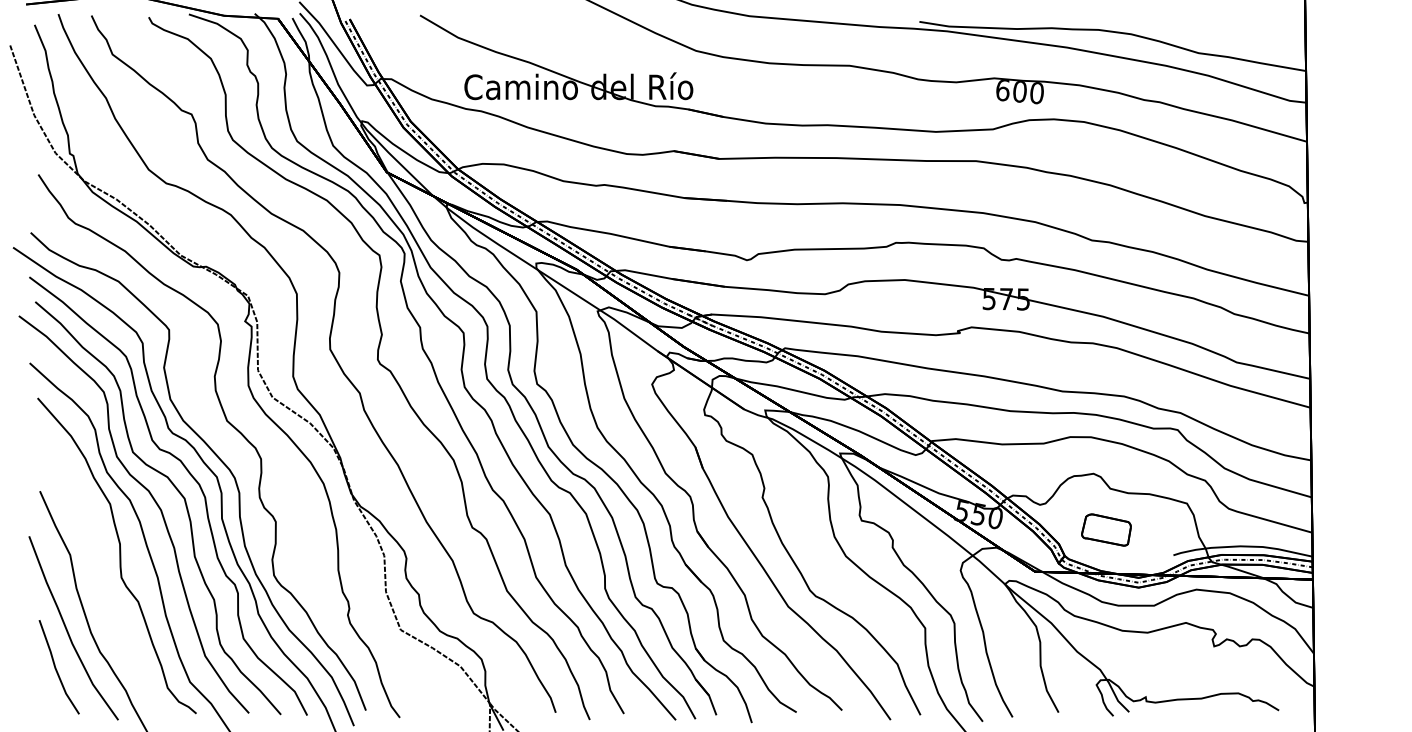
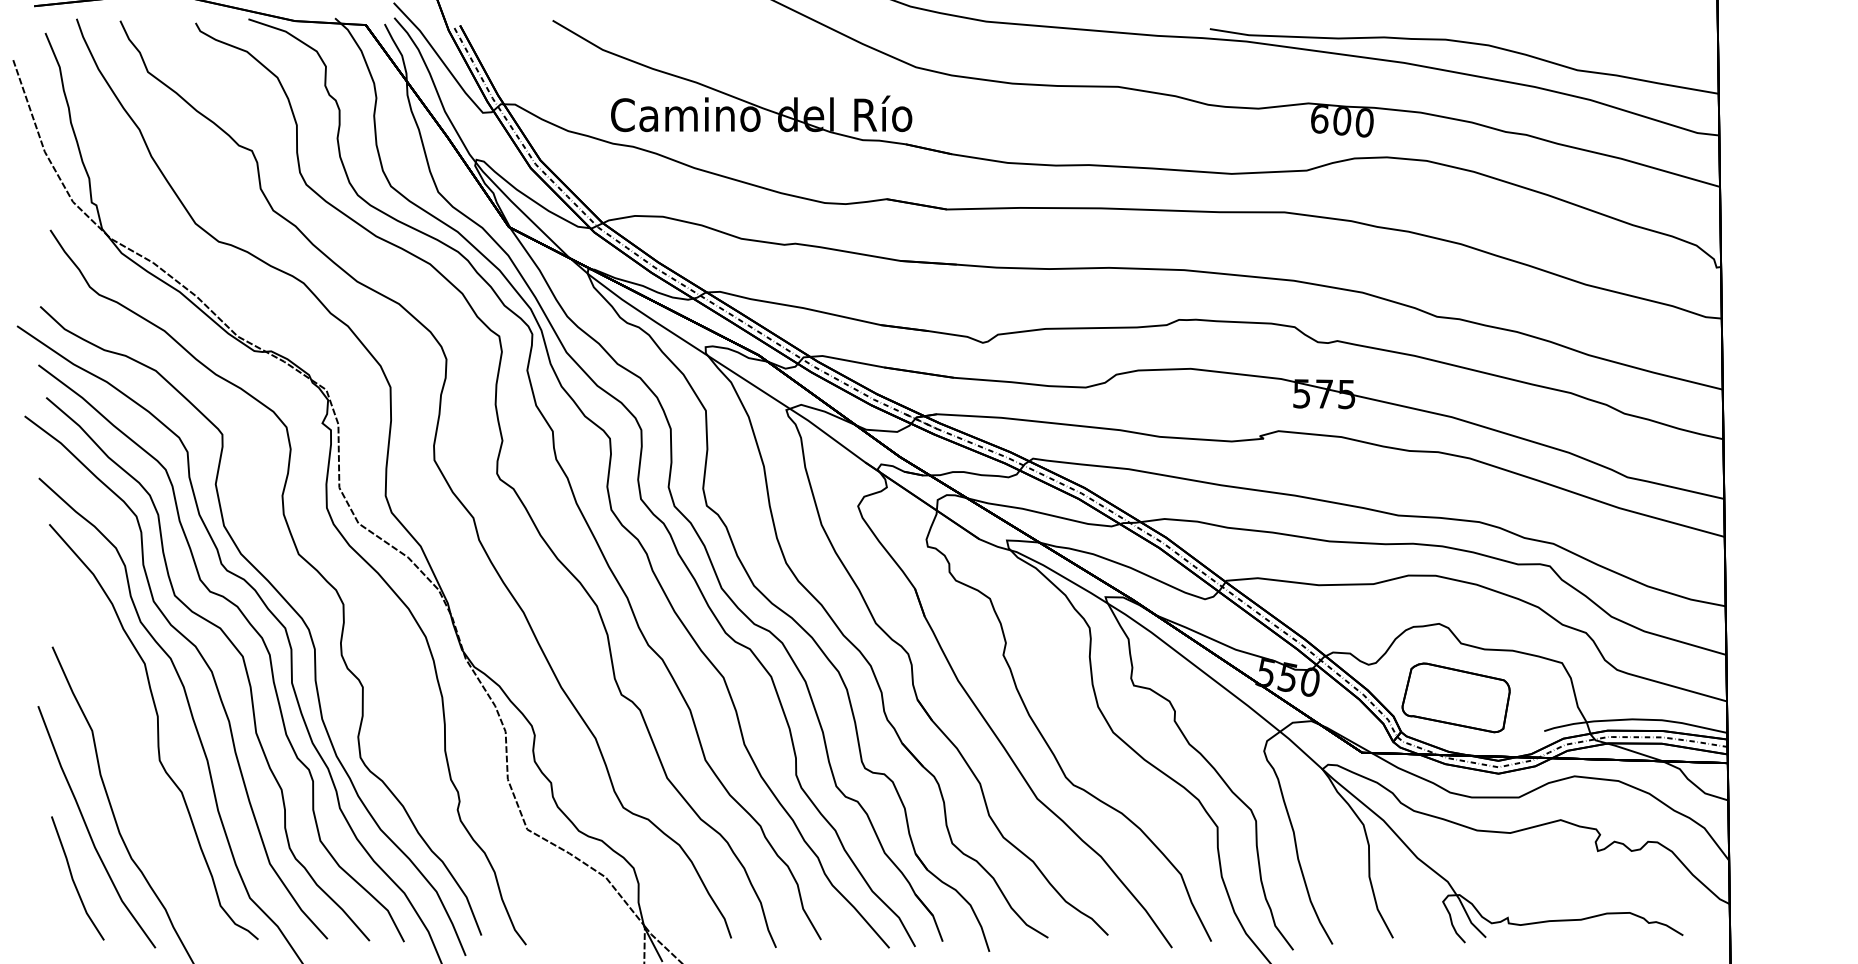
part: (1106, 529) -> (1455, 697), size x1.67

